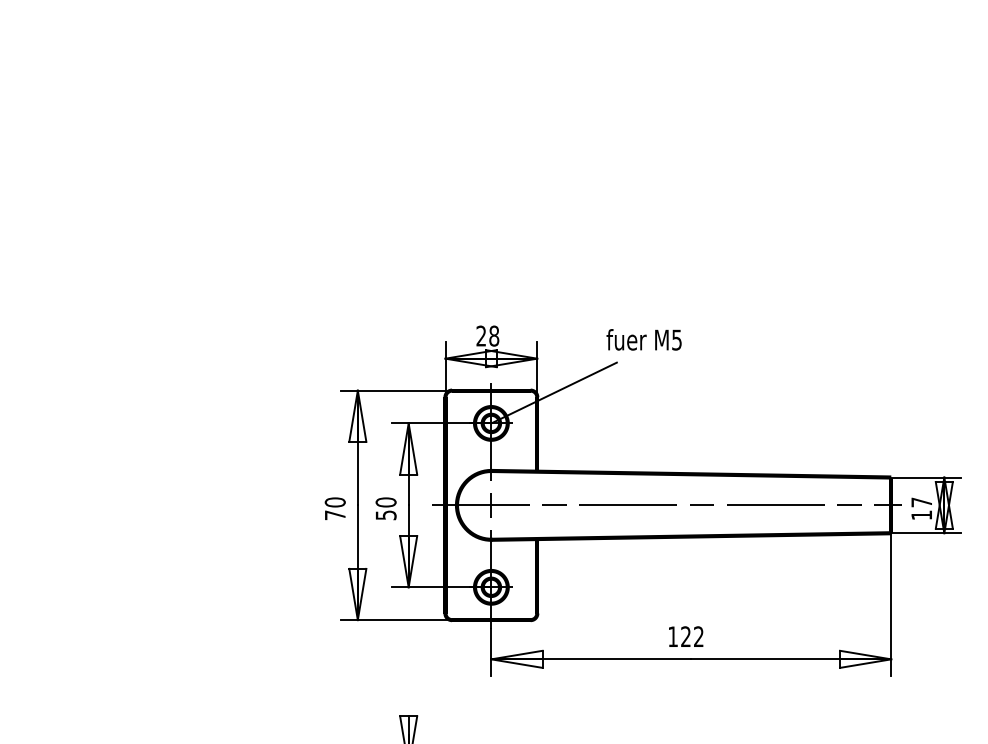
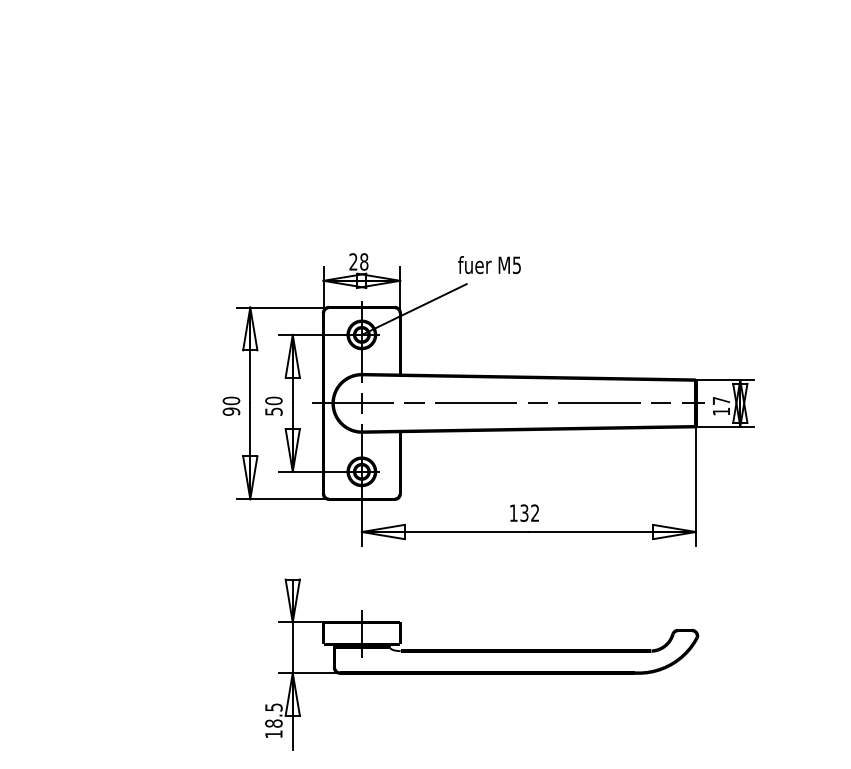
text: (335, 515) -> (231, 411), 70 -> 90
text: (686, 635) -> (524, 512), 122 -> 132

